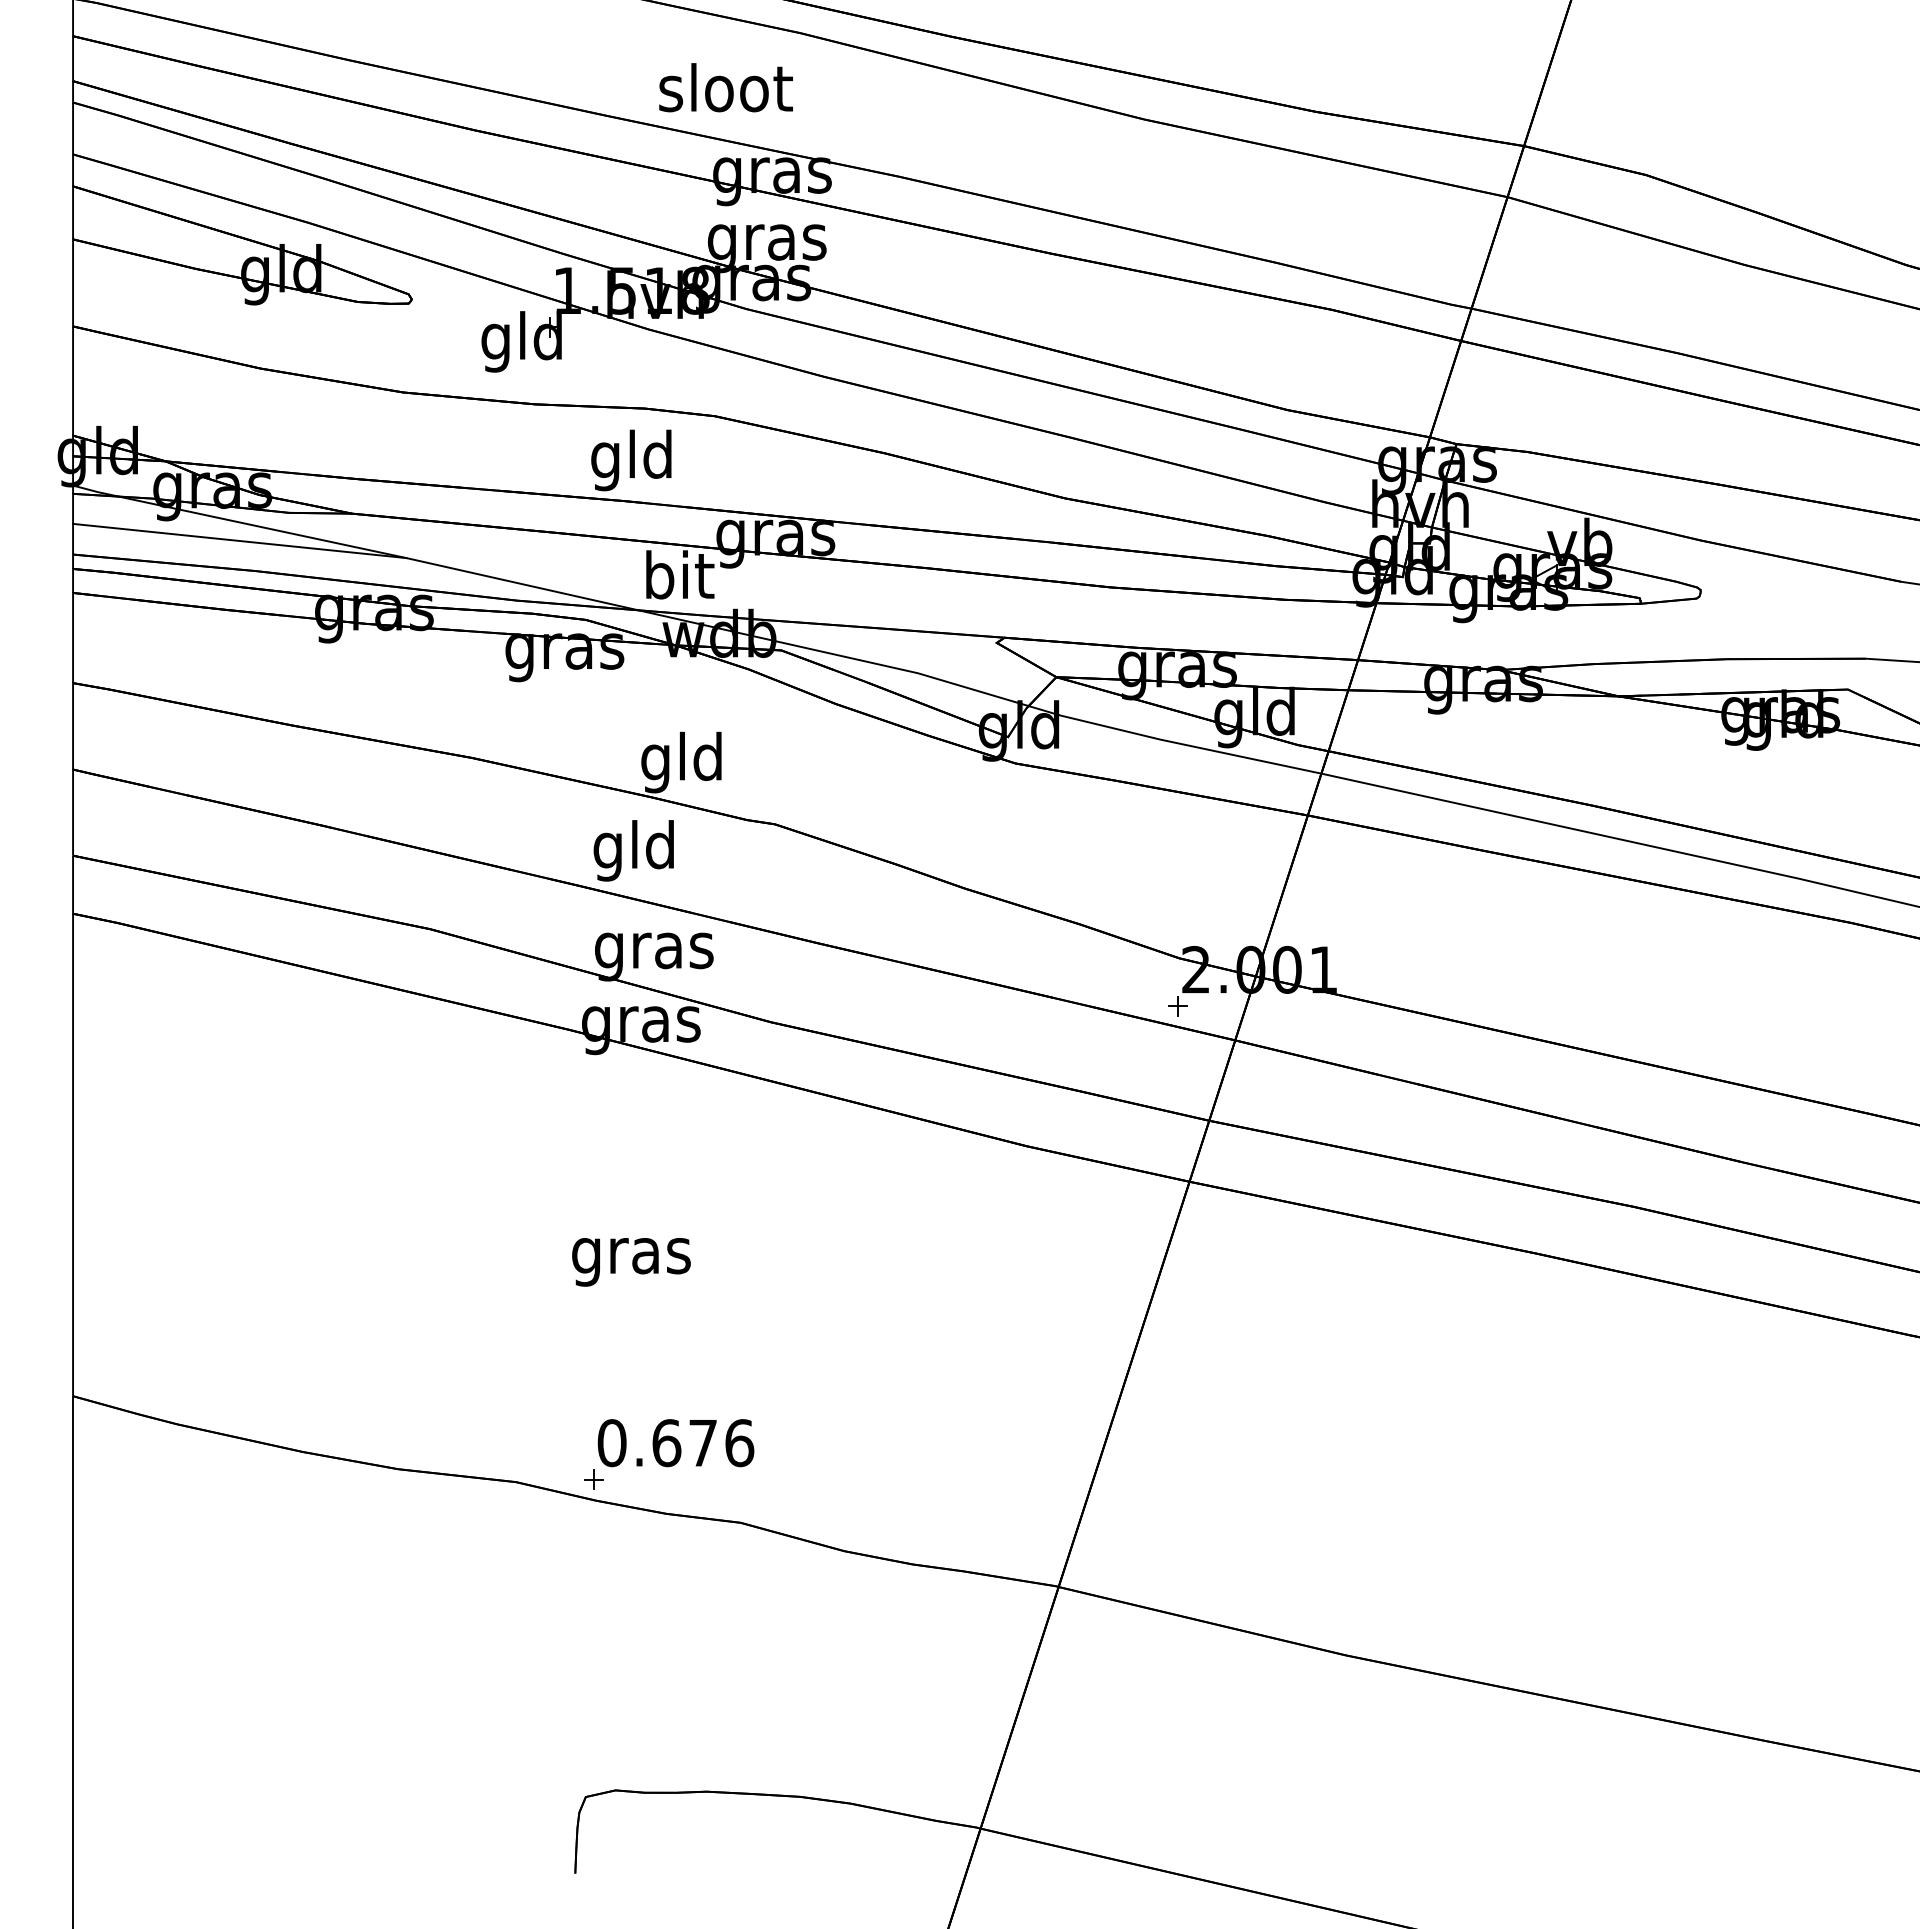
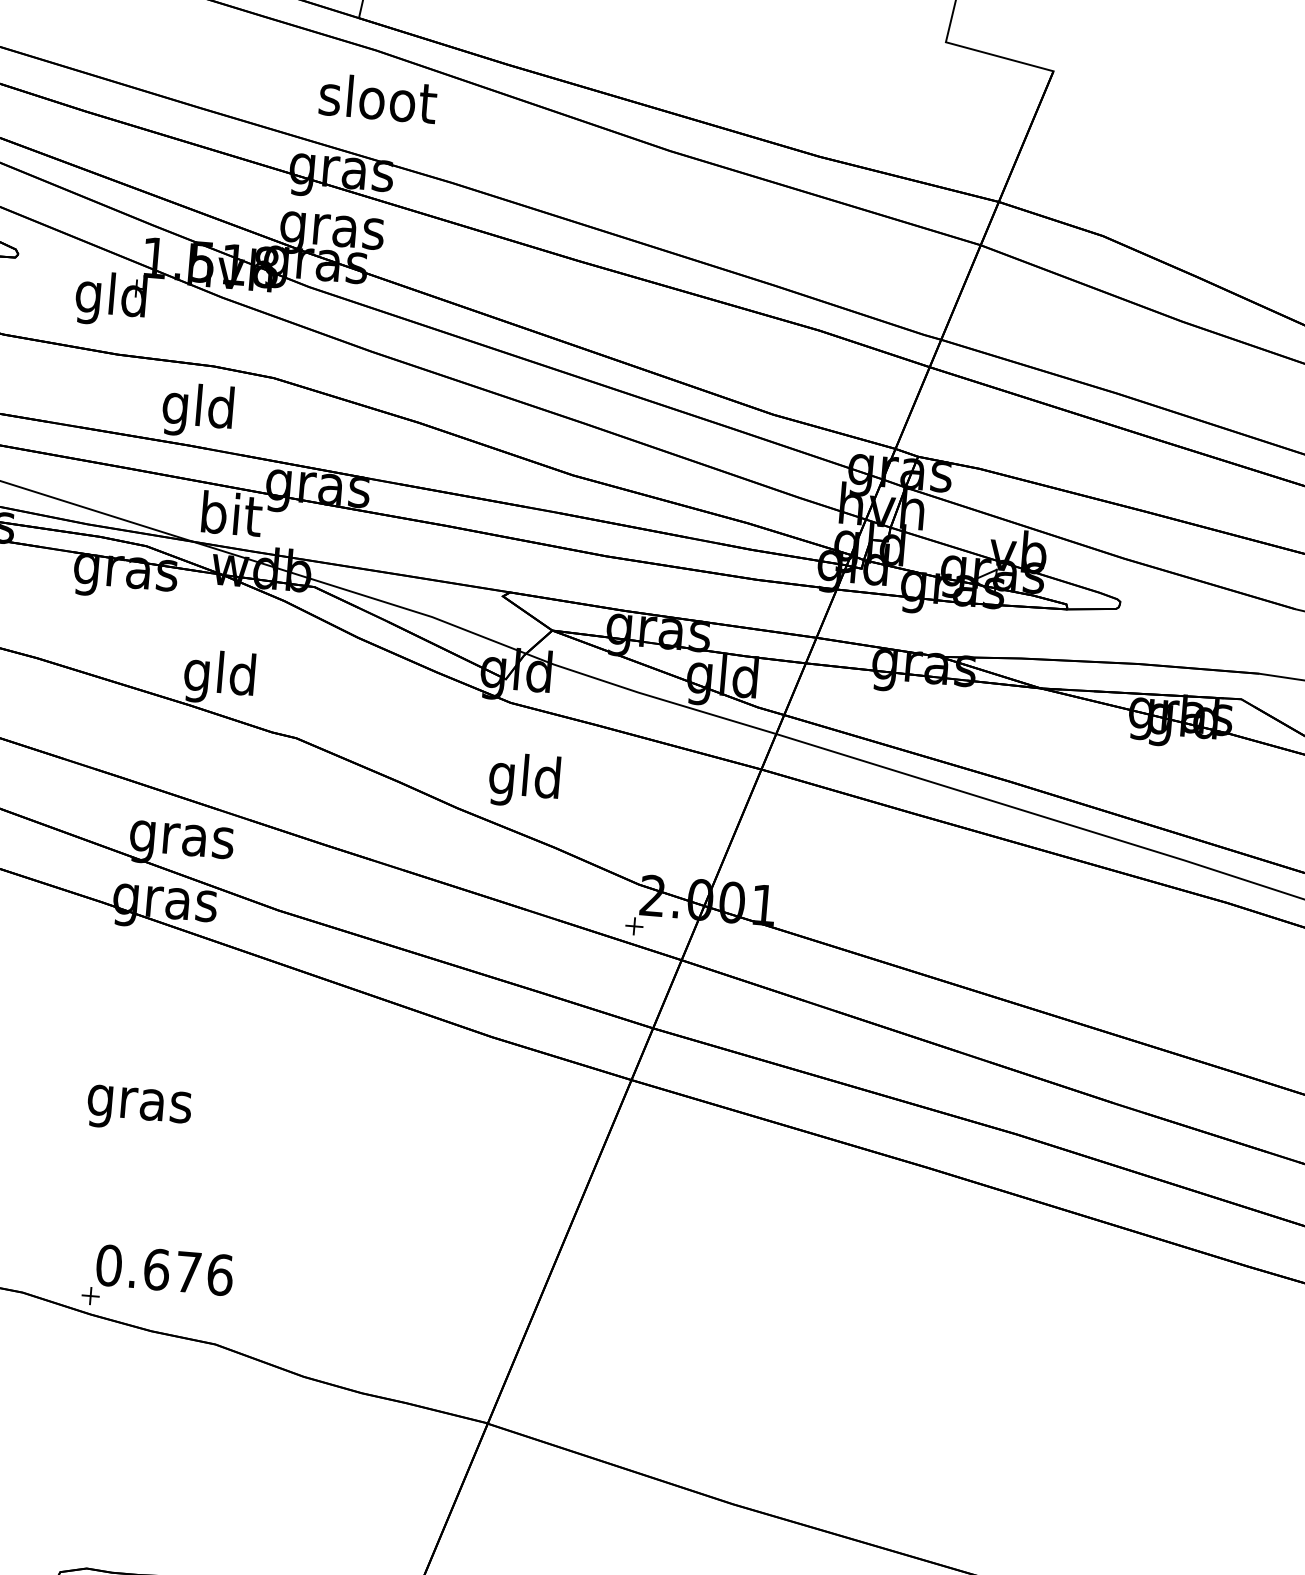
text: (725, 87) -> (377, 98), moved
text: (633, 850) -> (524, 780), moved

